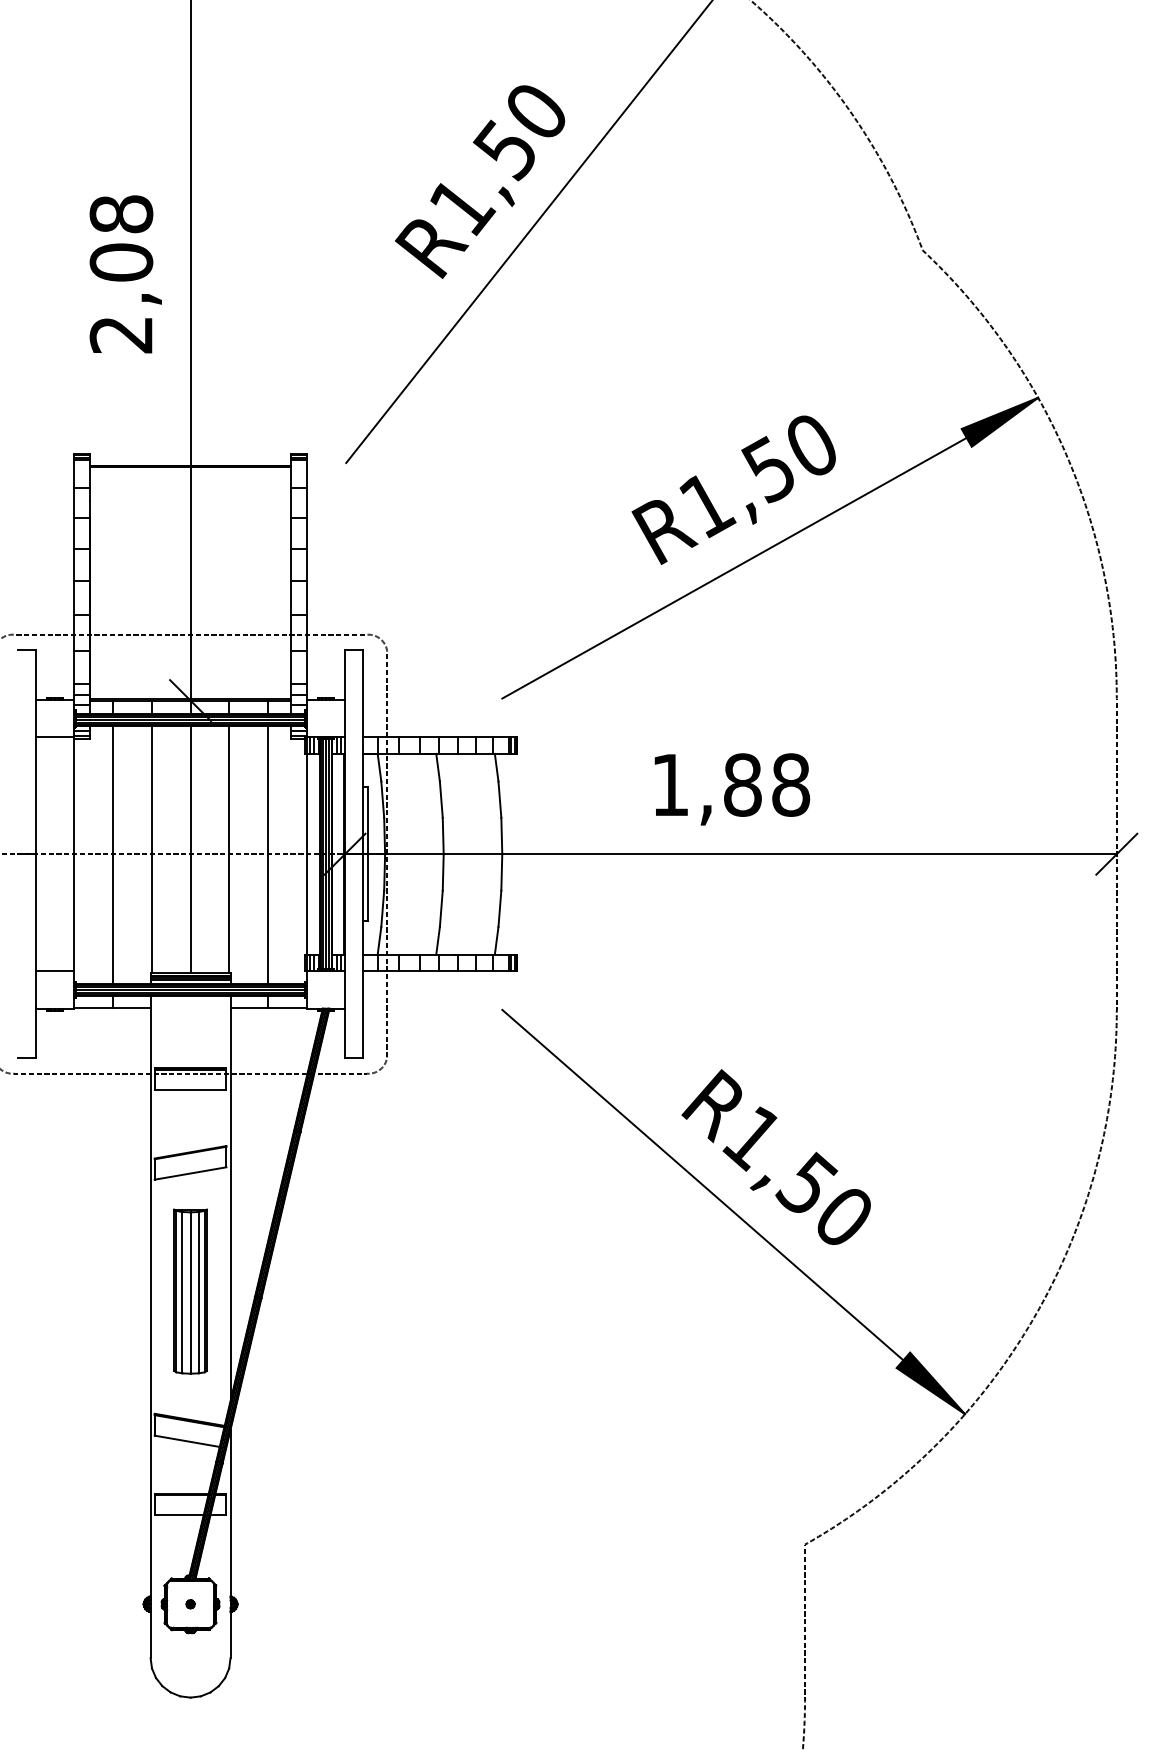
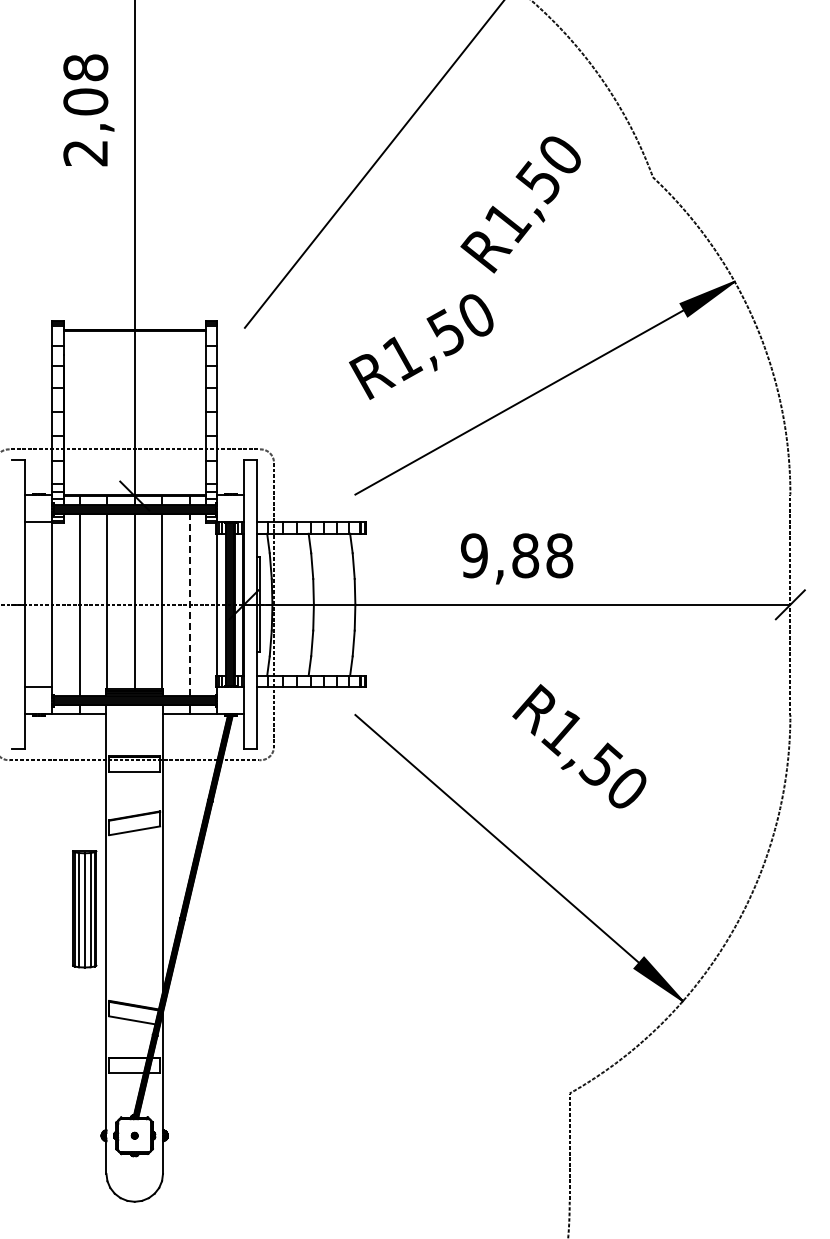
text: (479, 181) -> (520, 204), moved
text: (125, 274) -> (88, 110), moved
text: (734, 489) -> (421, 346), moved
text: (669, 784) -> (473, 555), 1,88 -> 9,88
line: (267, 853) -> (189, 604), solid -> dashed
text: (776, 1157) -> (579, 746), moved
part: (190, 1291) -> (84, 909), moved

